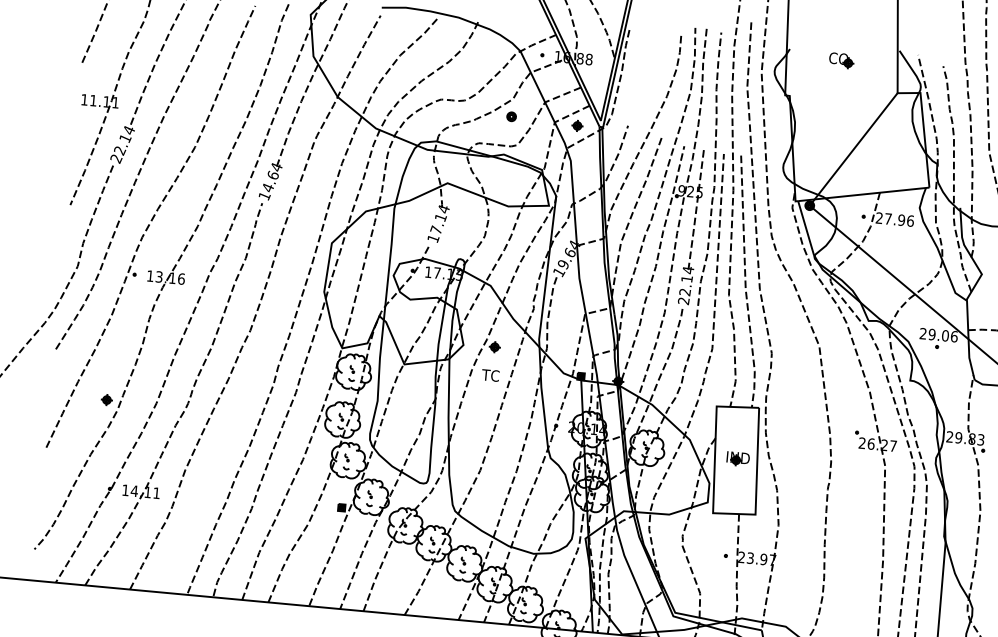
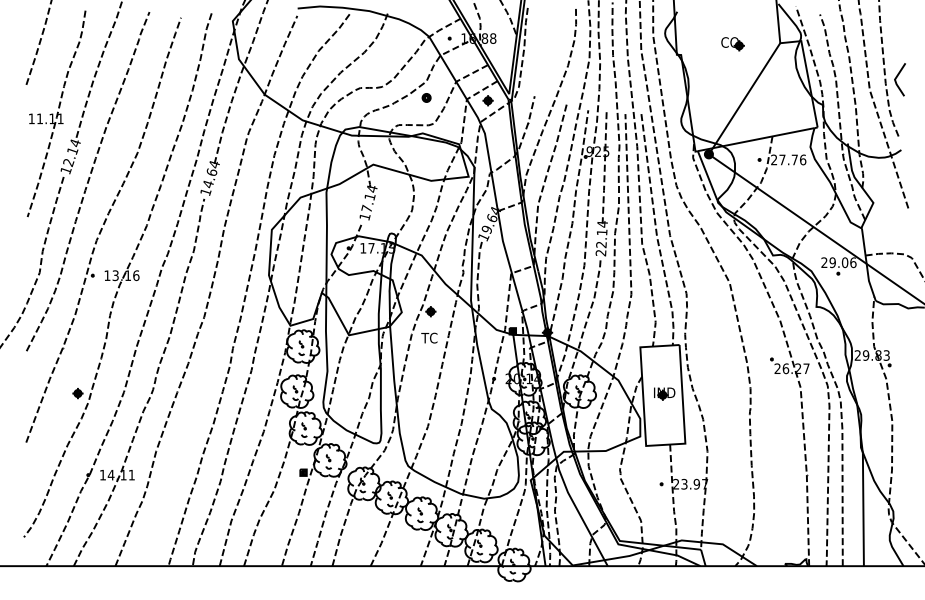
part: (841, 61) -> (732, 44), moved
text: (115, 158) -> (65, 170), 22.14 -> 12.14
text: (901, 219) -> (794, 159), 27.96 -> 27.76

